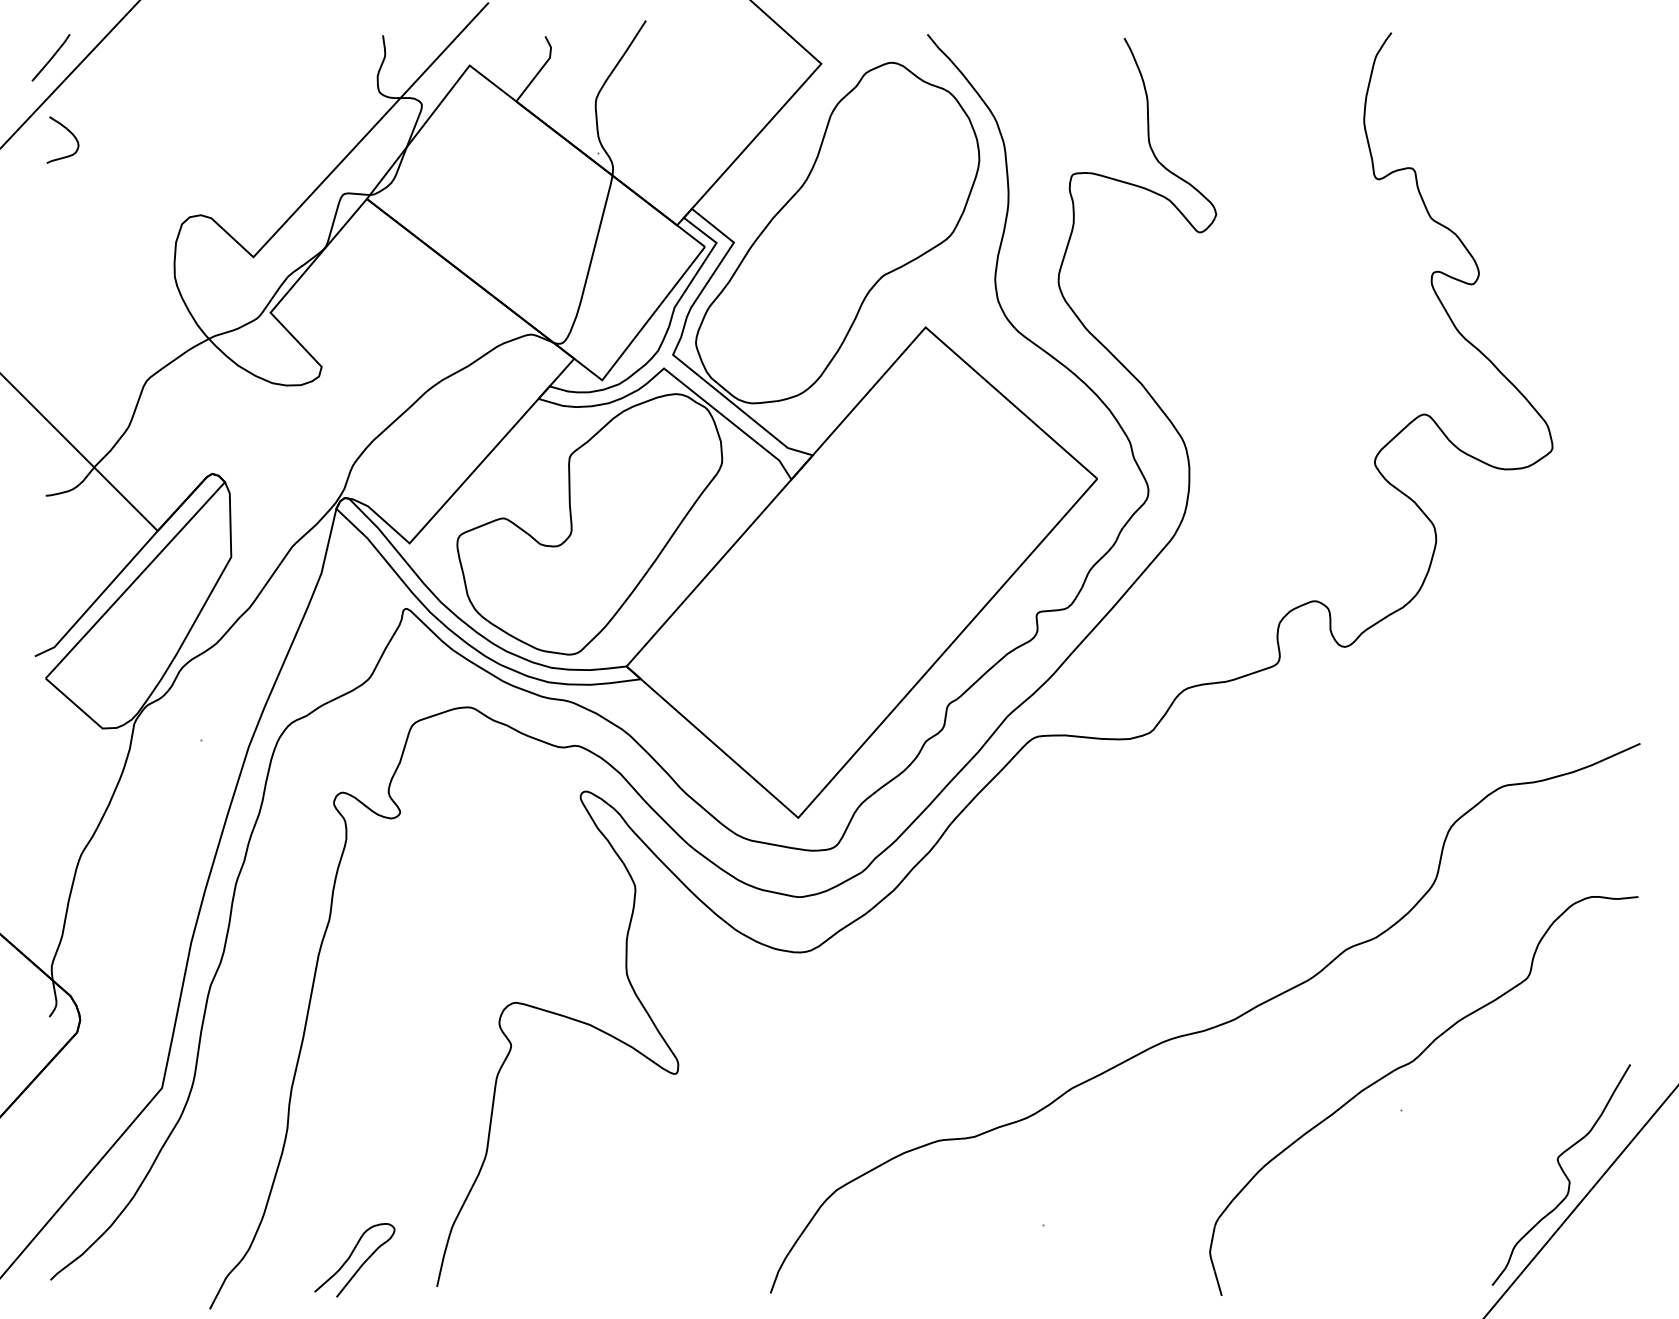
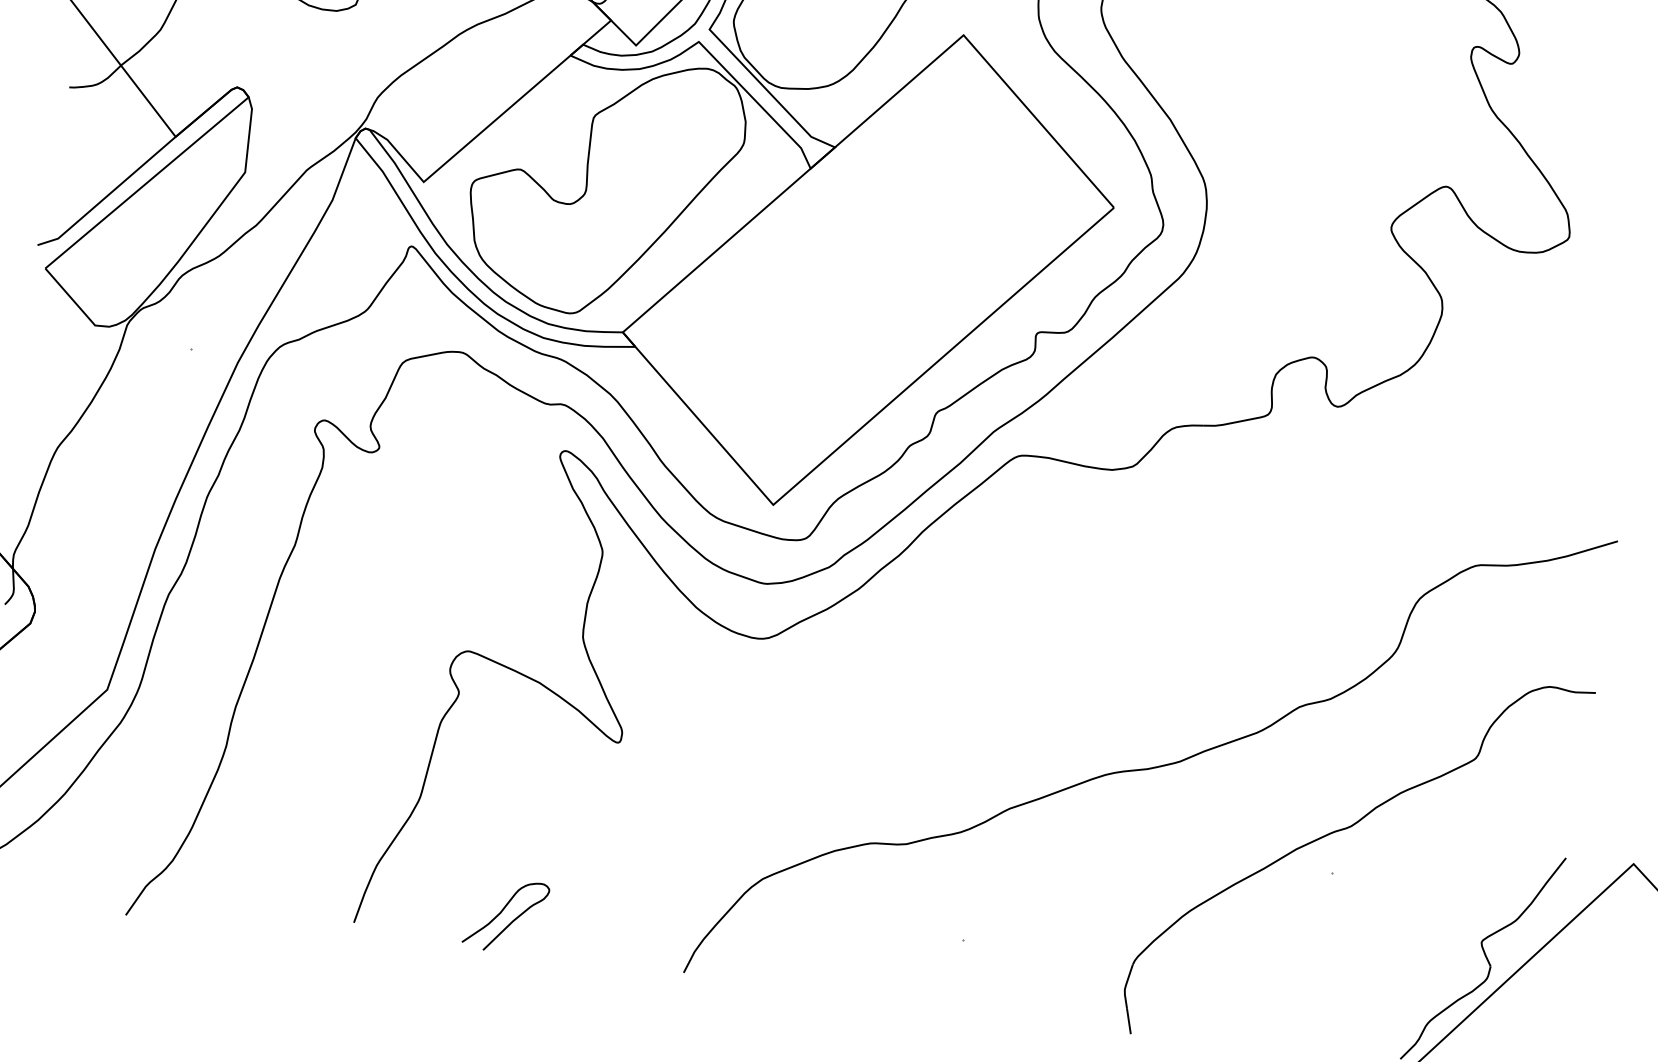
curve: (350, 1257) -> (501, 912), moved

